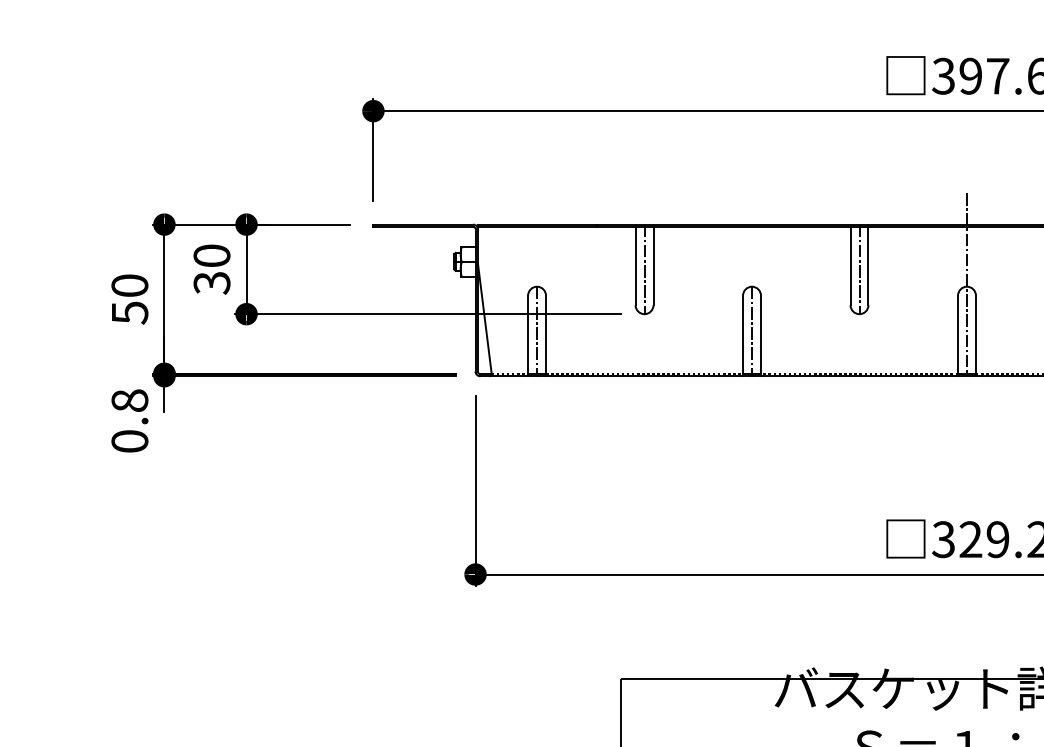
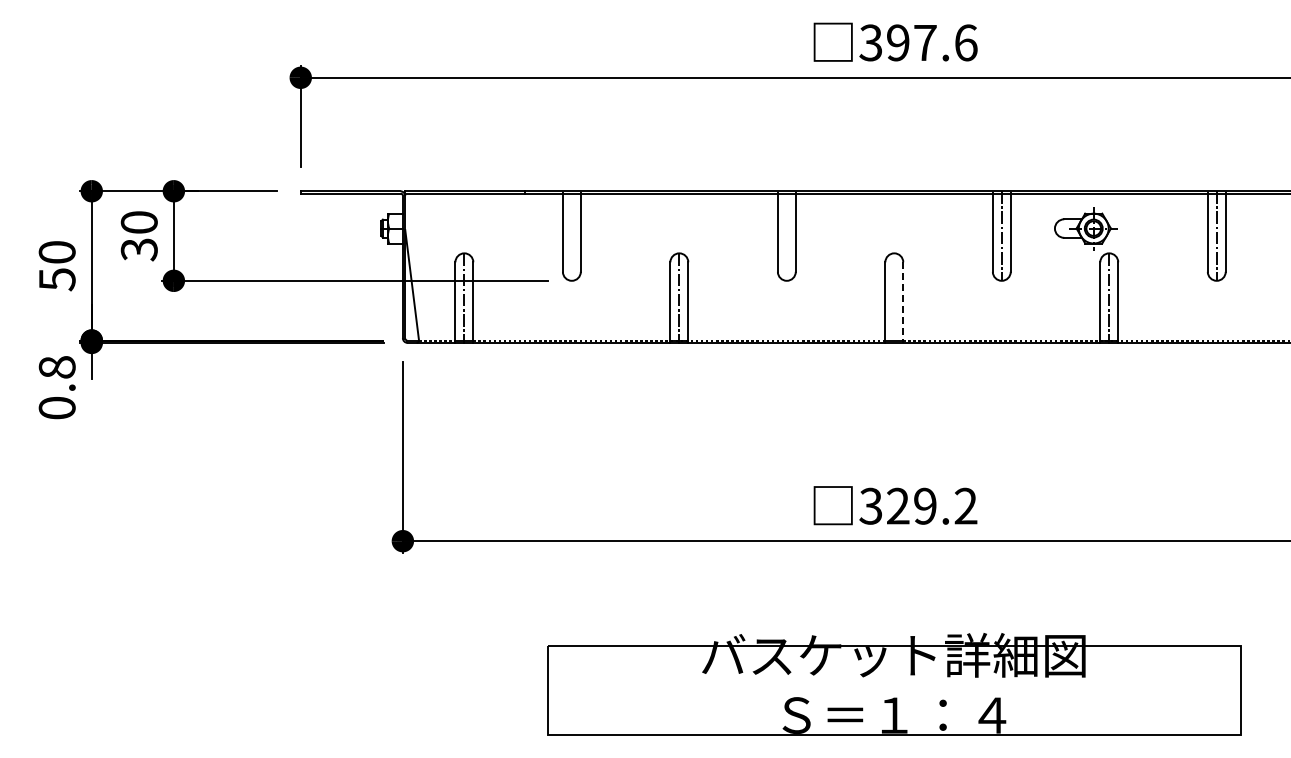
line: (644, 268) -> (571, 235), removed
line: (859, 268) -> (786, 235), removed
line: (967, 283) -> (894, 250), removed
line: (976, 336) -> (903, 303), solid -> dashed

